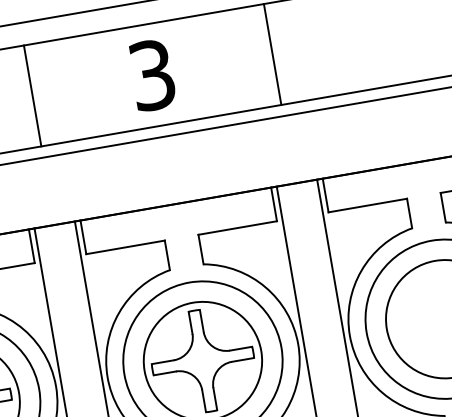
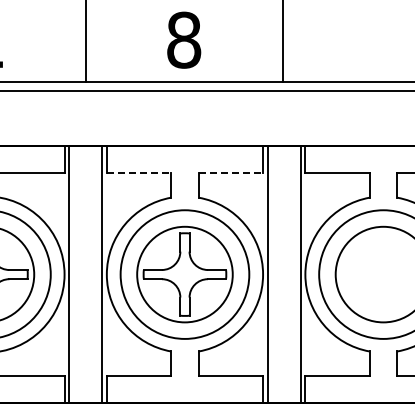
text: (152, 74) -> (184, 39), 3 -> 8
line: (238, 227) -> (231, 173), solid -> dashed
line: (126, 247) -> (139, 173), solid -> dashed

